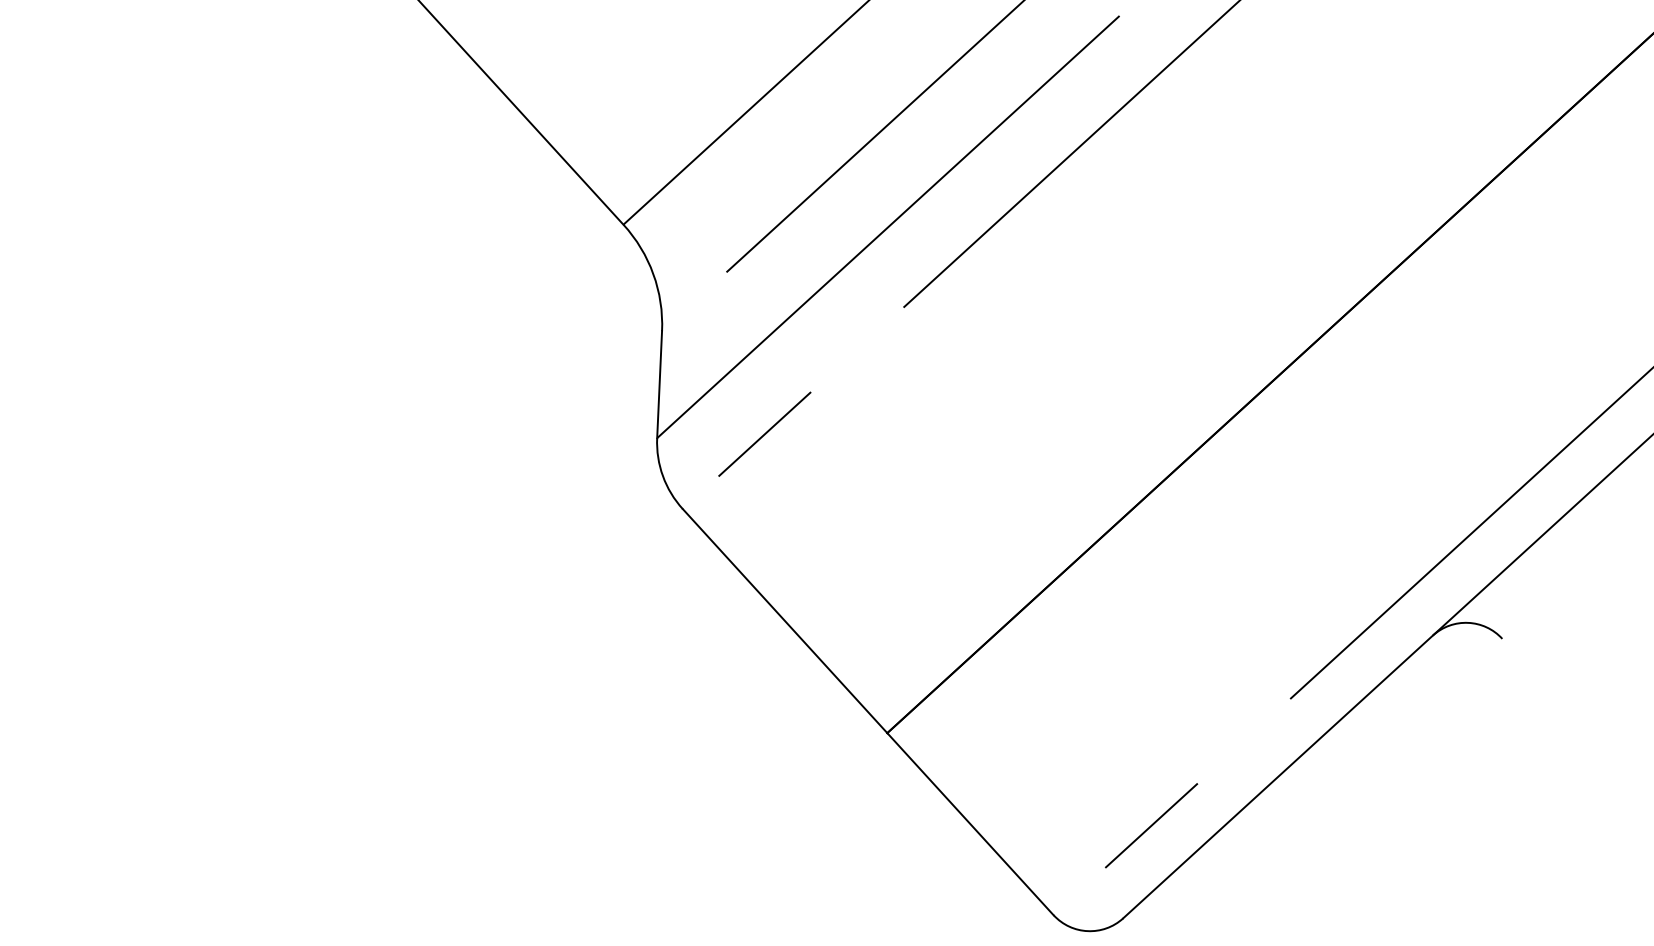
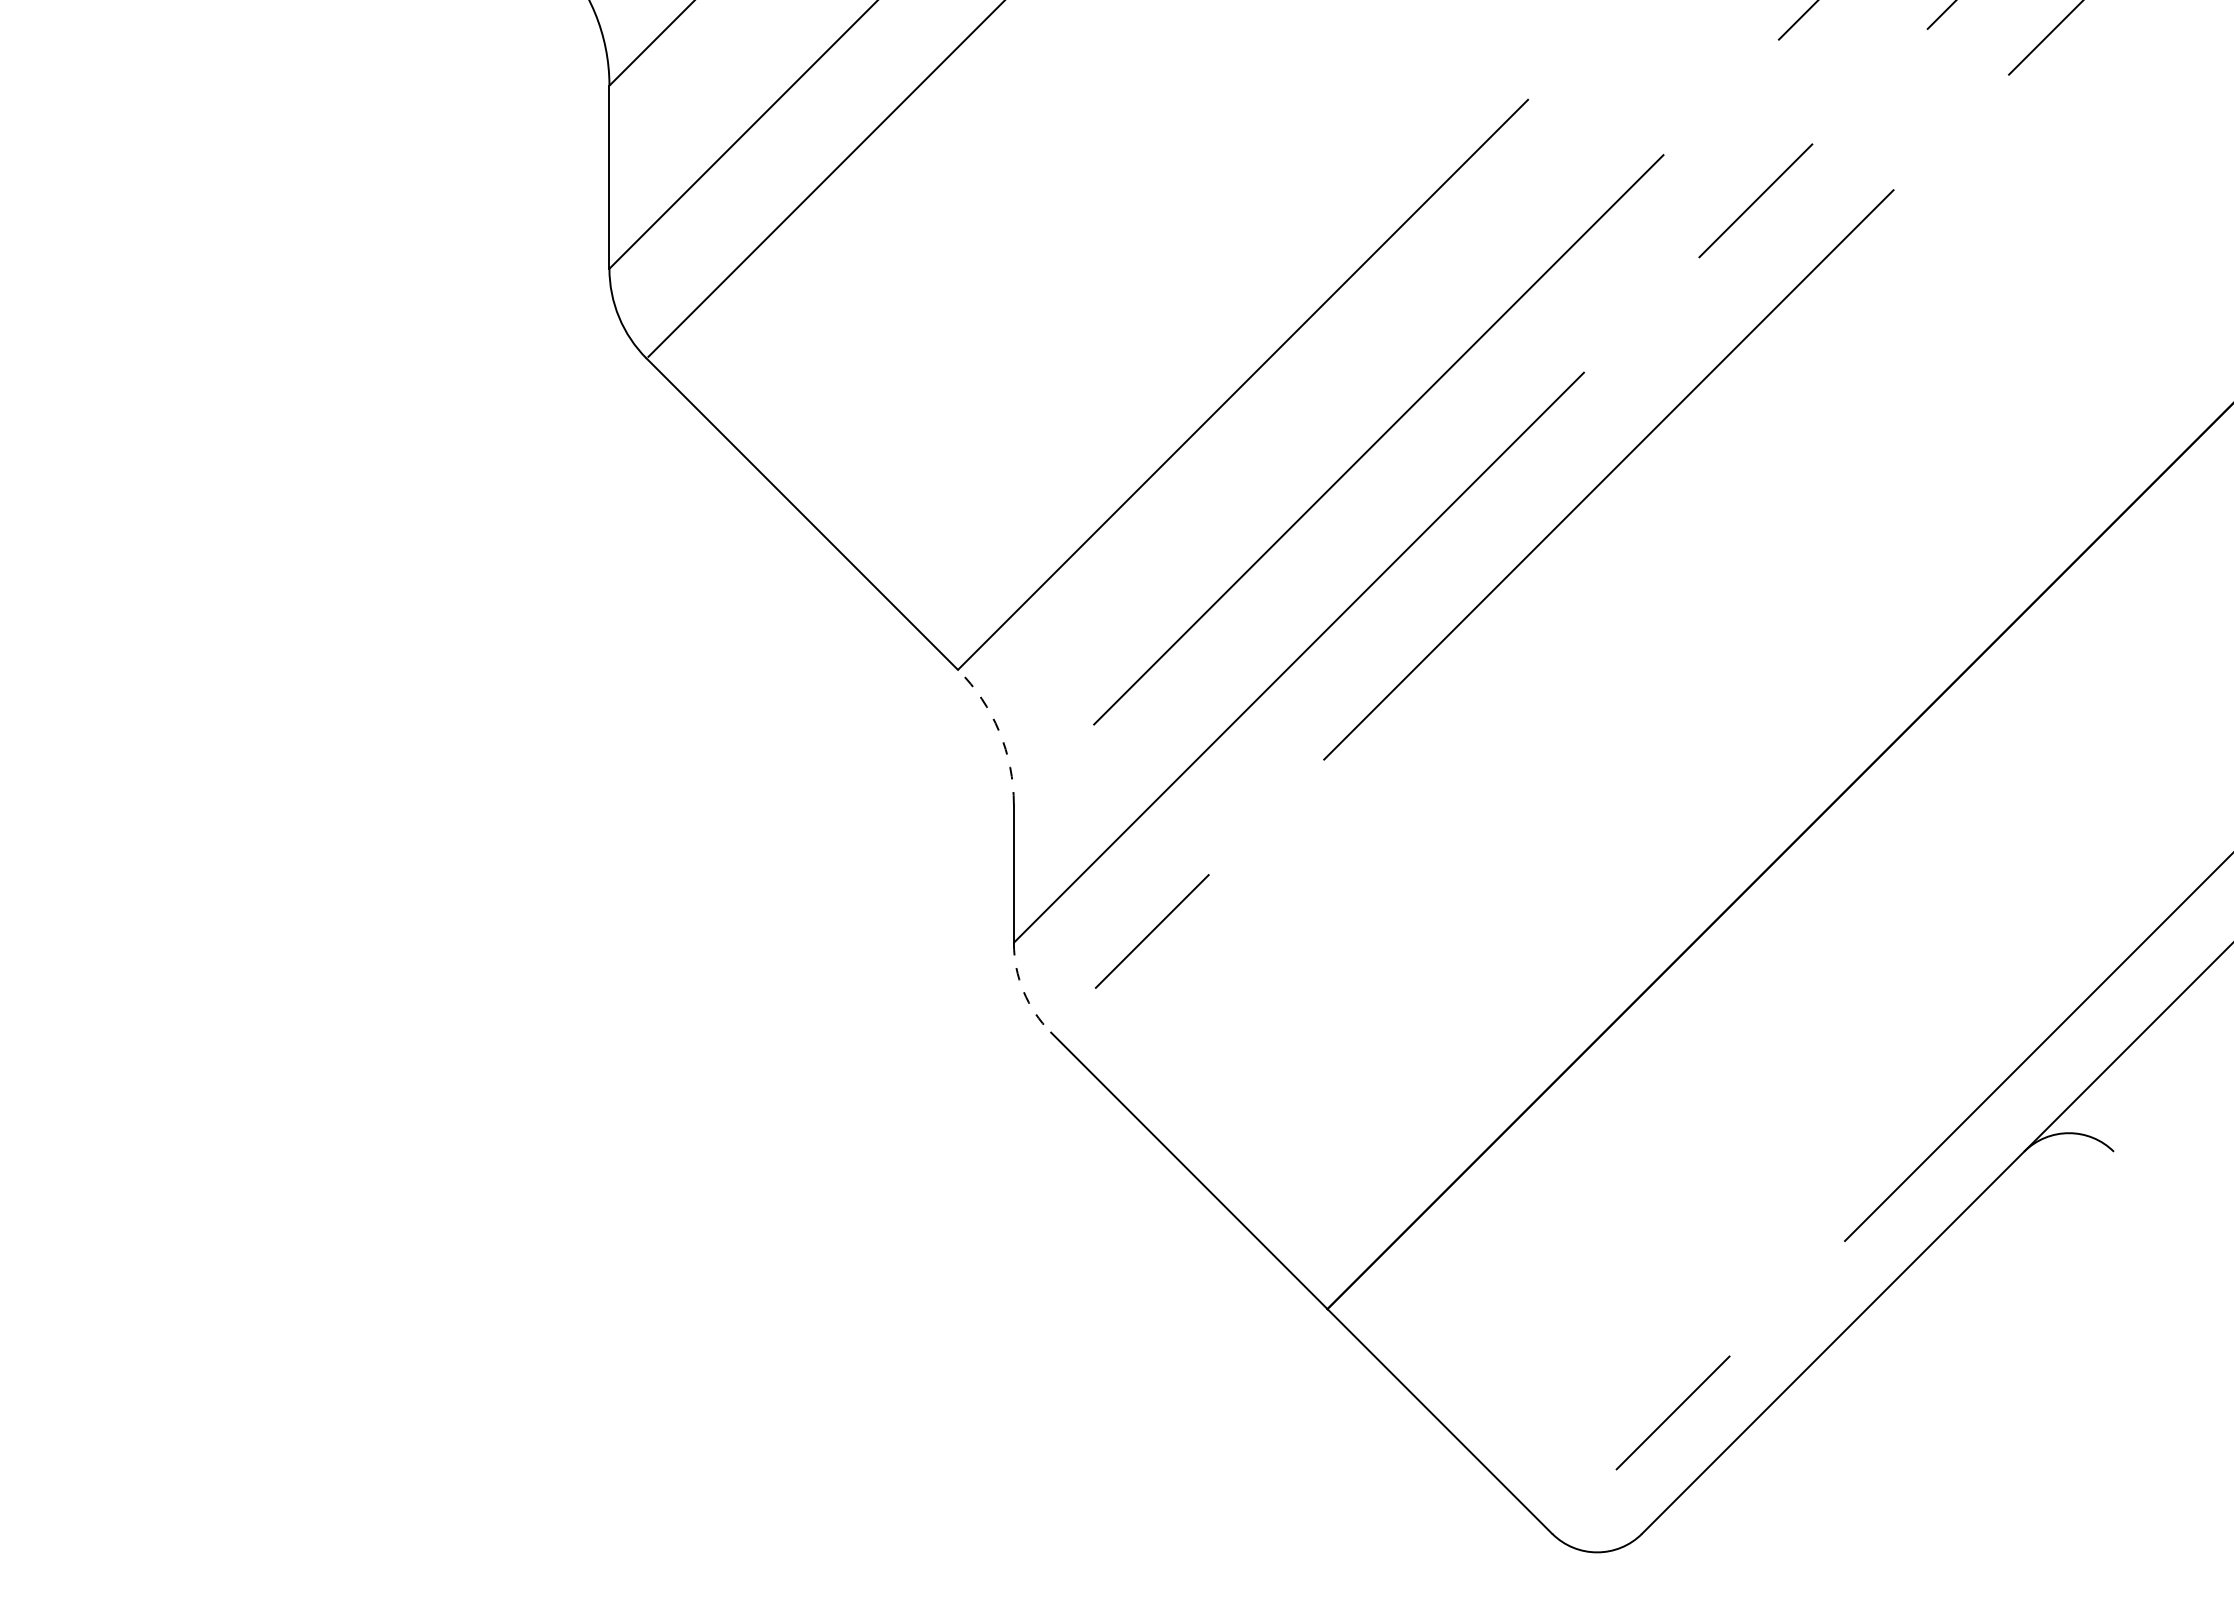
arc: (653, 273) -> (999, 731), solid -> dashed
arc: (662, 476) -> (1023, 991), solid -> dashed

